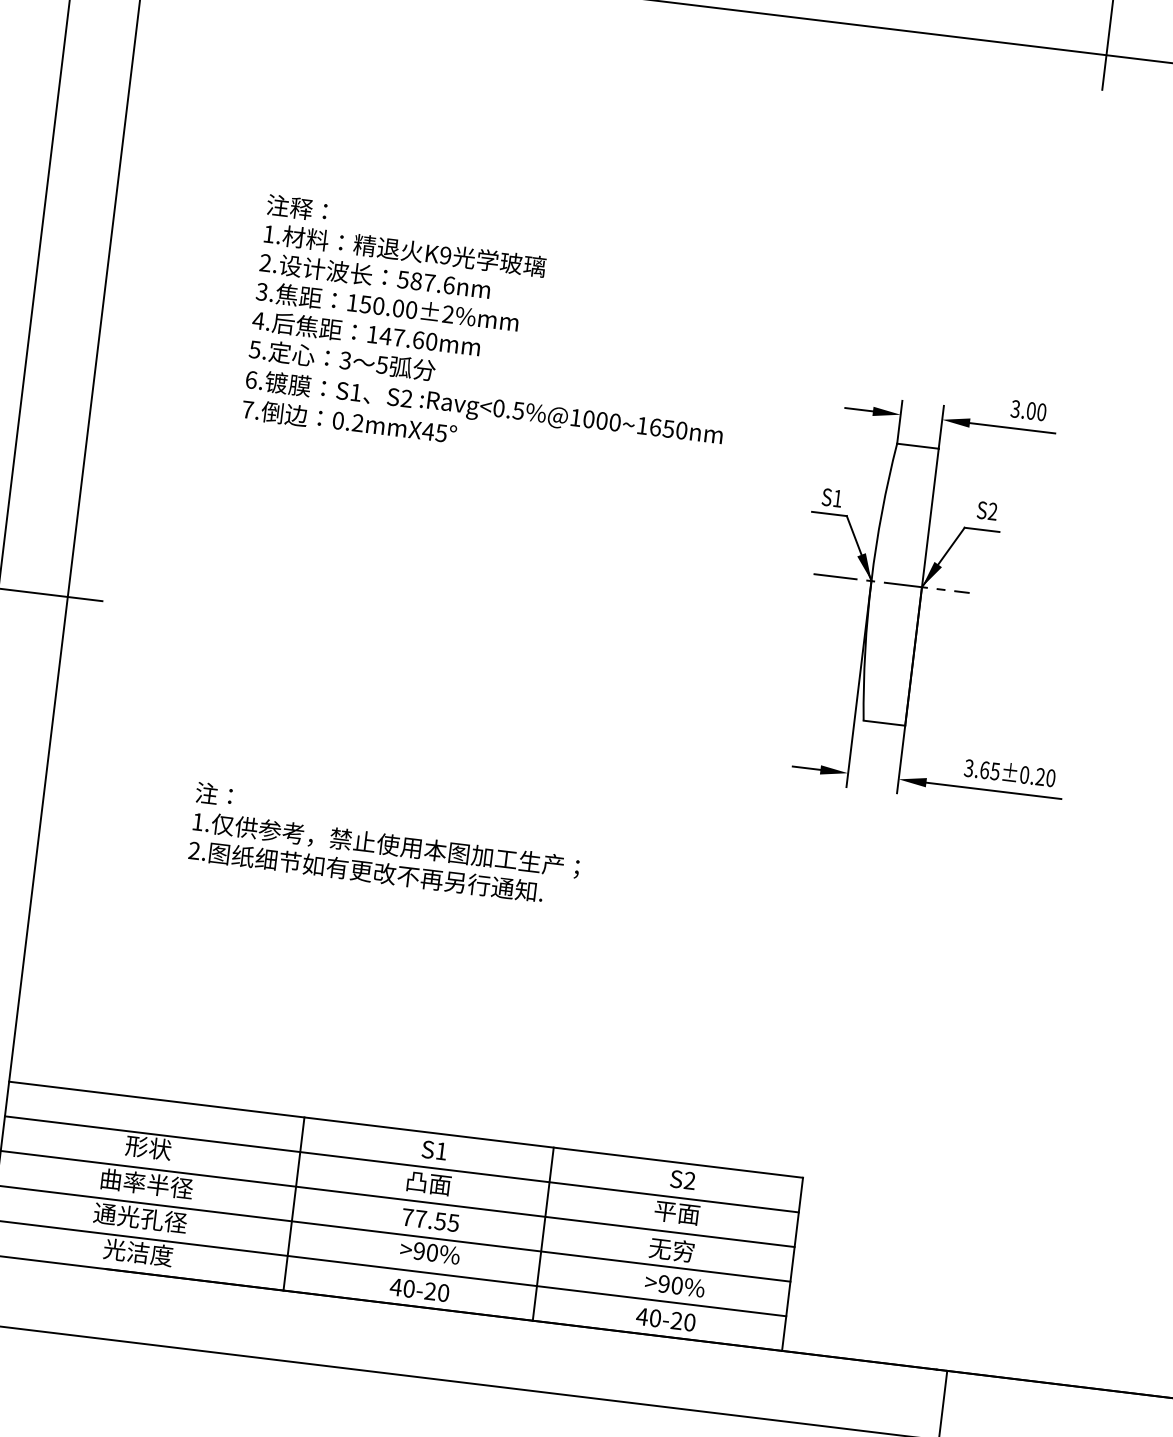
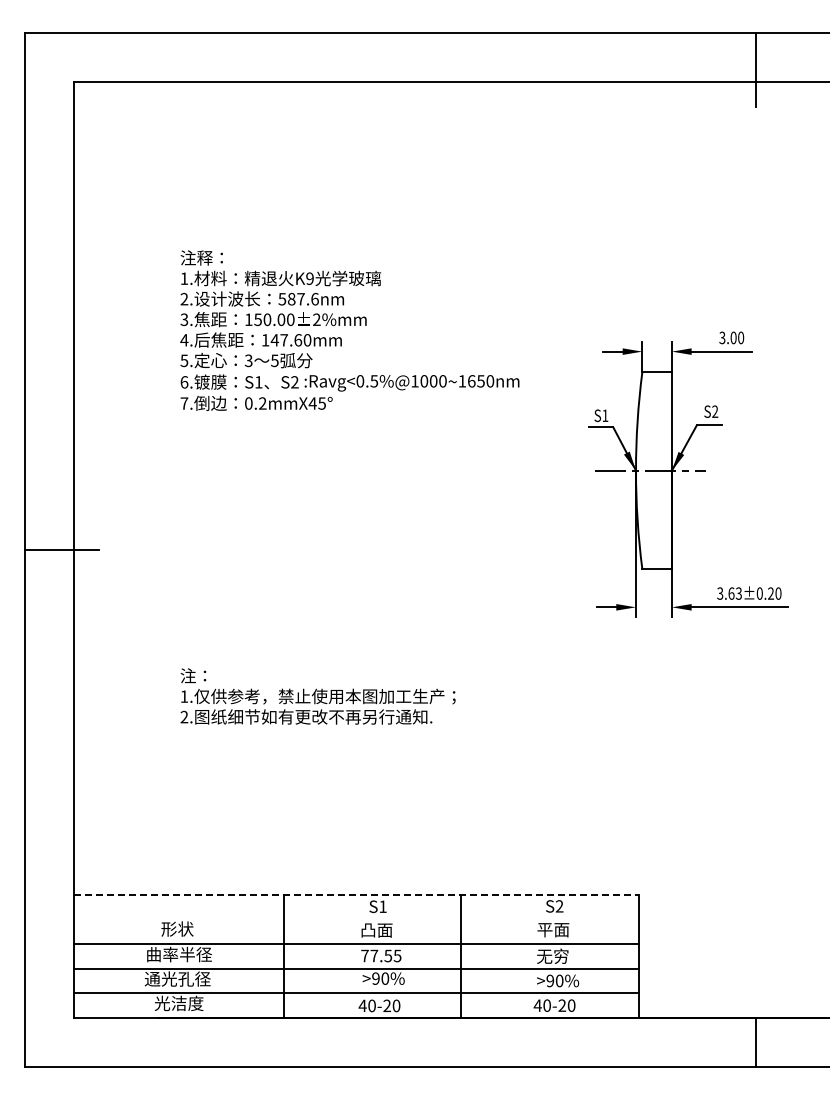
text: (994, 771) -> (738, 593), 3.65±0.20 -> 3.63±0.20
line: (406, 1129) -> (356, 894), solid -> dashed
line: (401, 1164) -> (356, 919), removed

